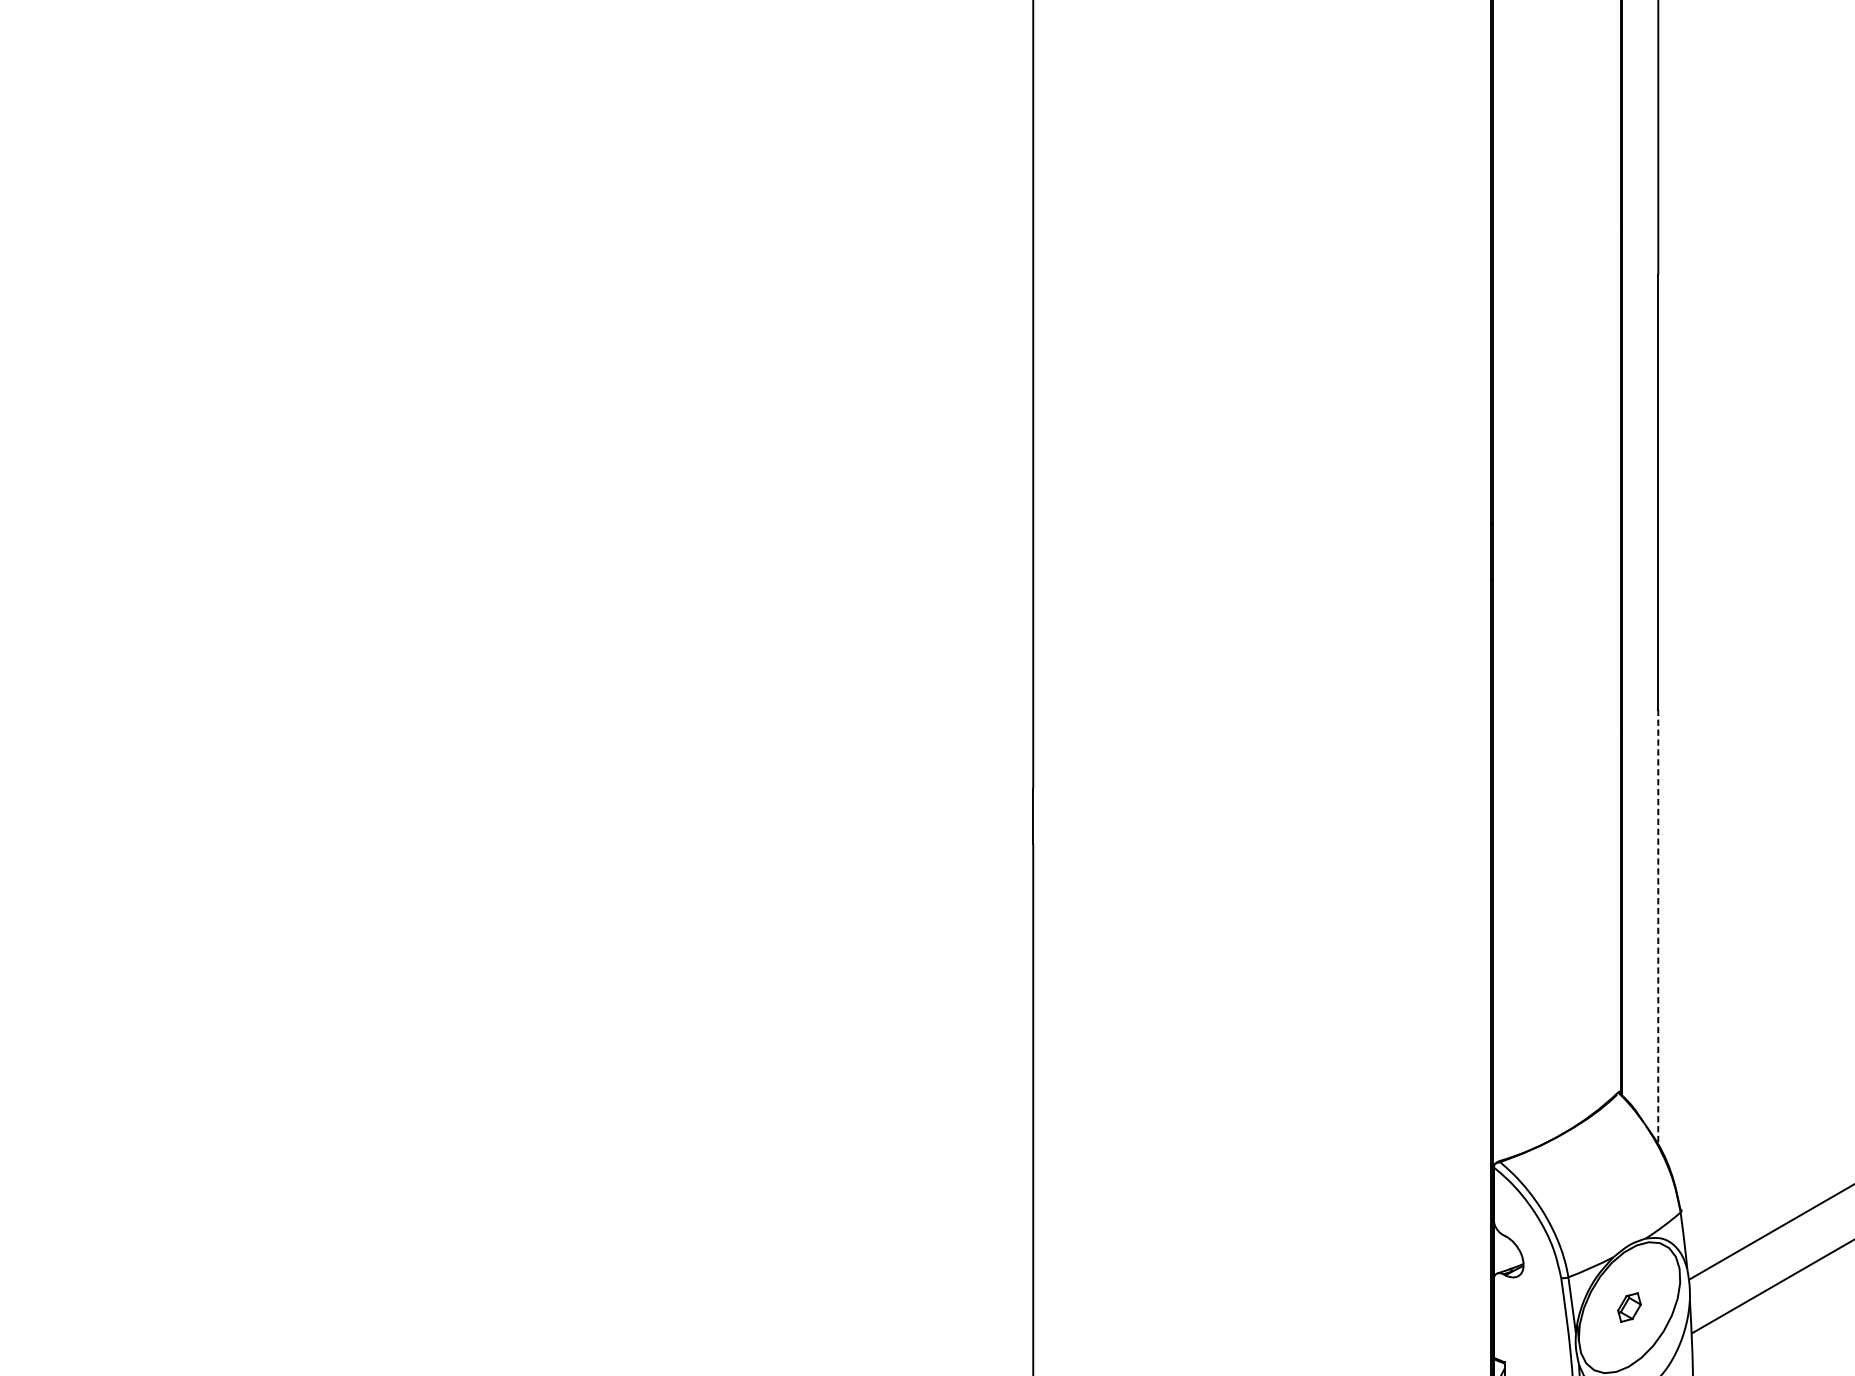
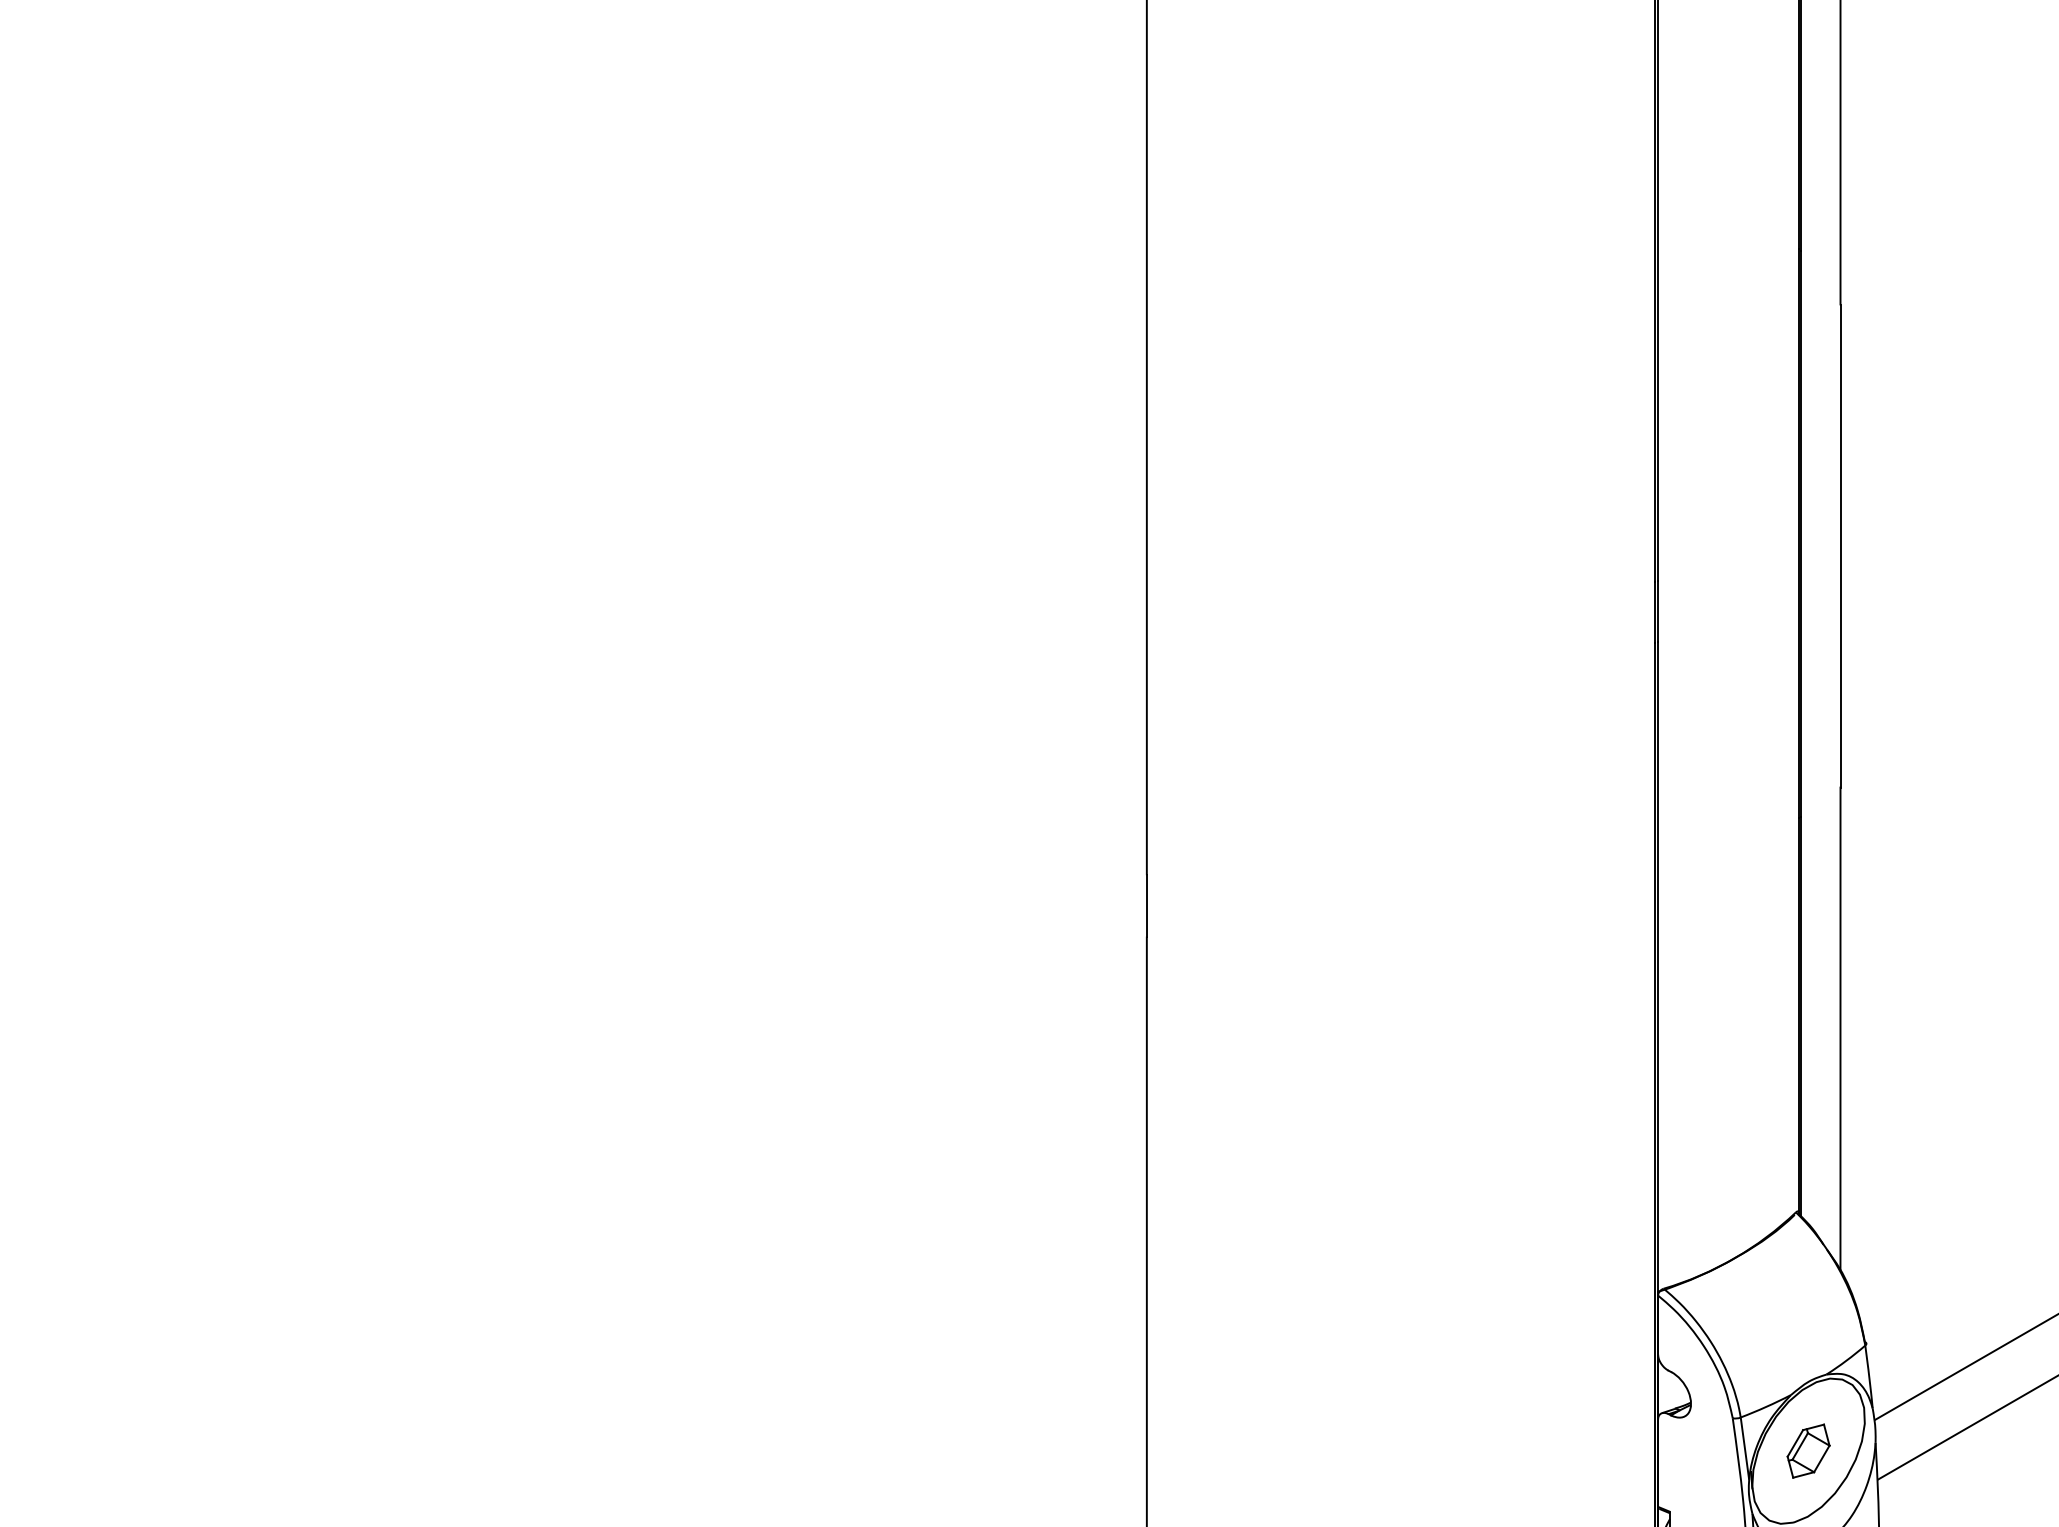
line: (1658, 927) -> (1840, 1029), dashed -> solid
part: (1629, 1307) -> (1808, 1450), size x1.67

